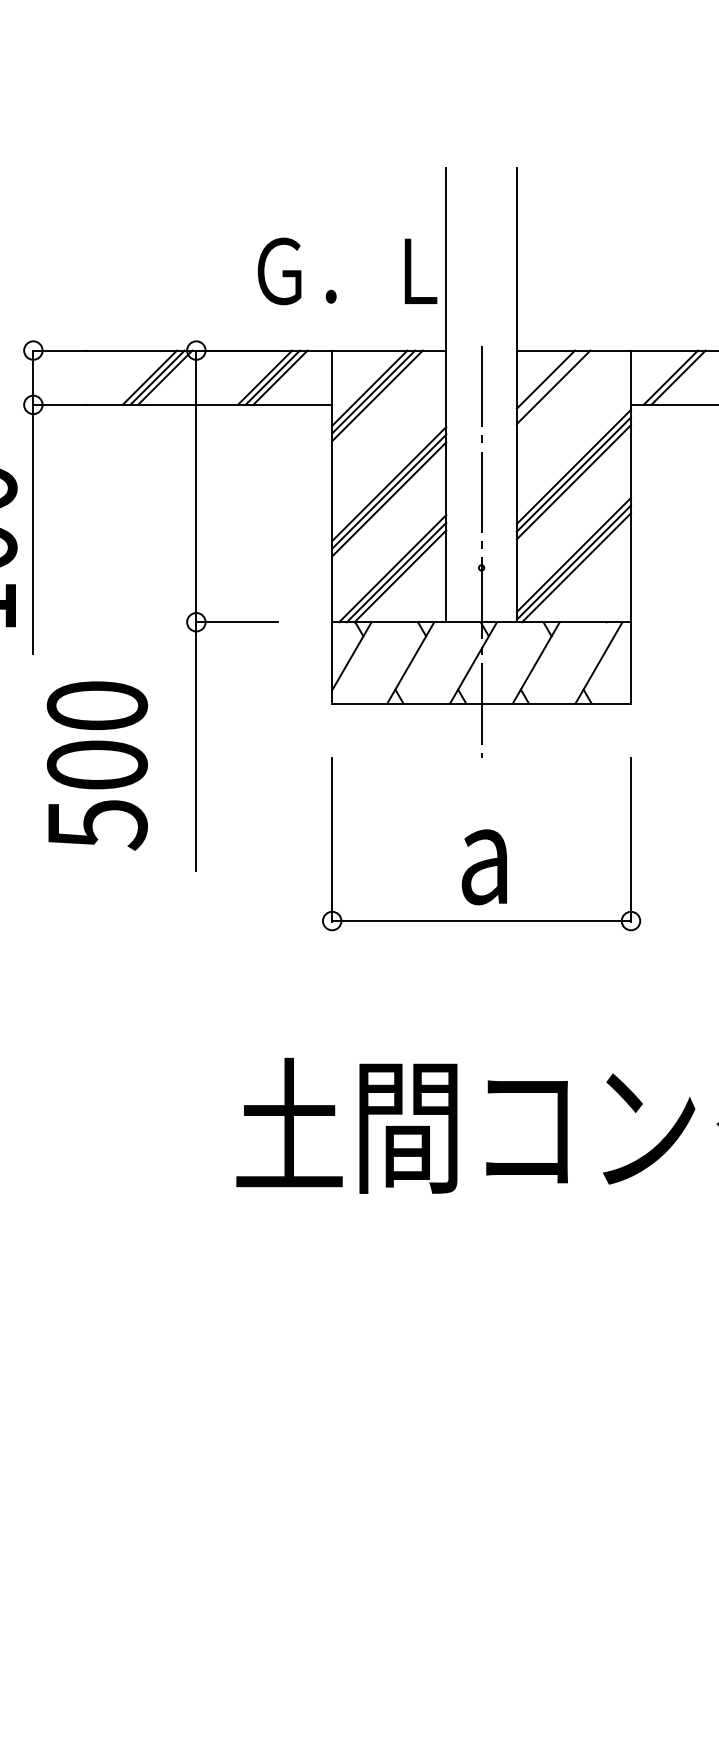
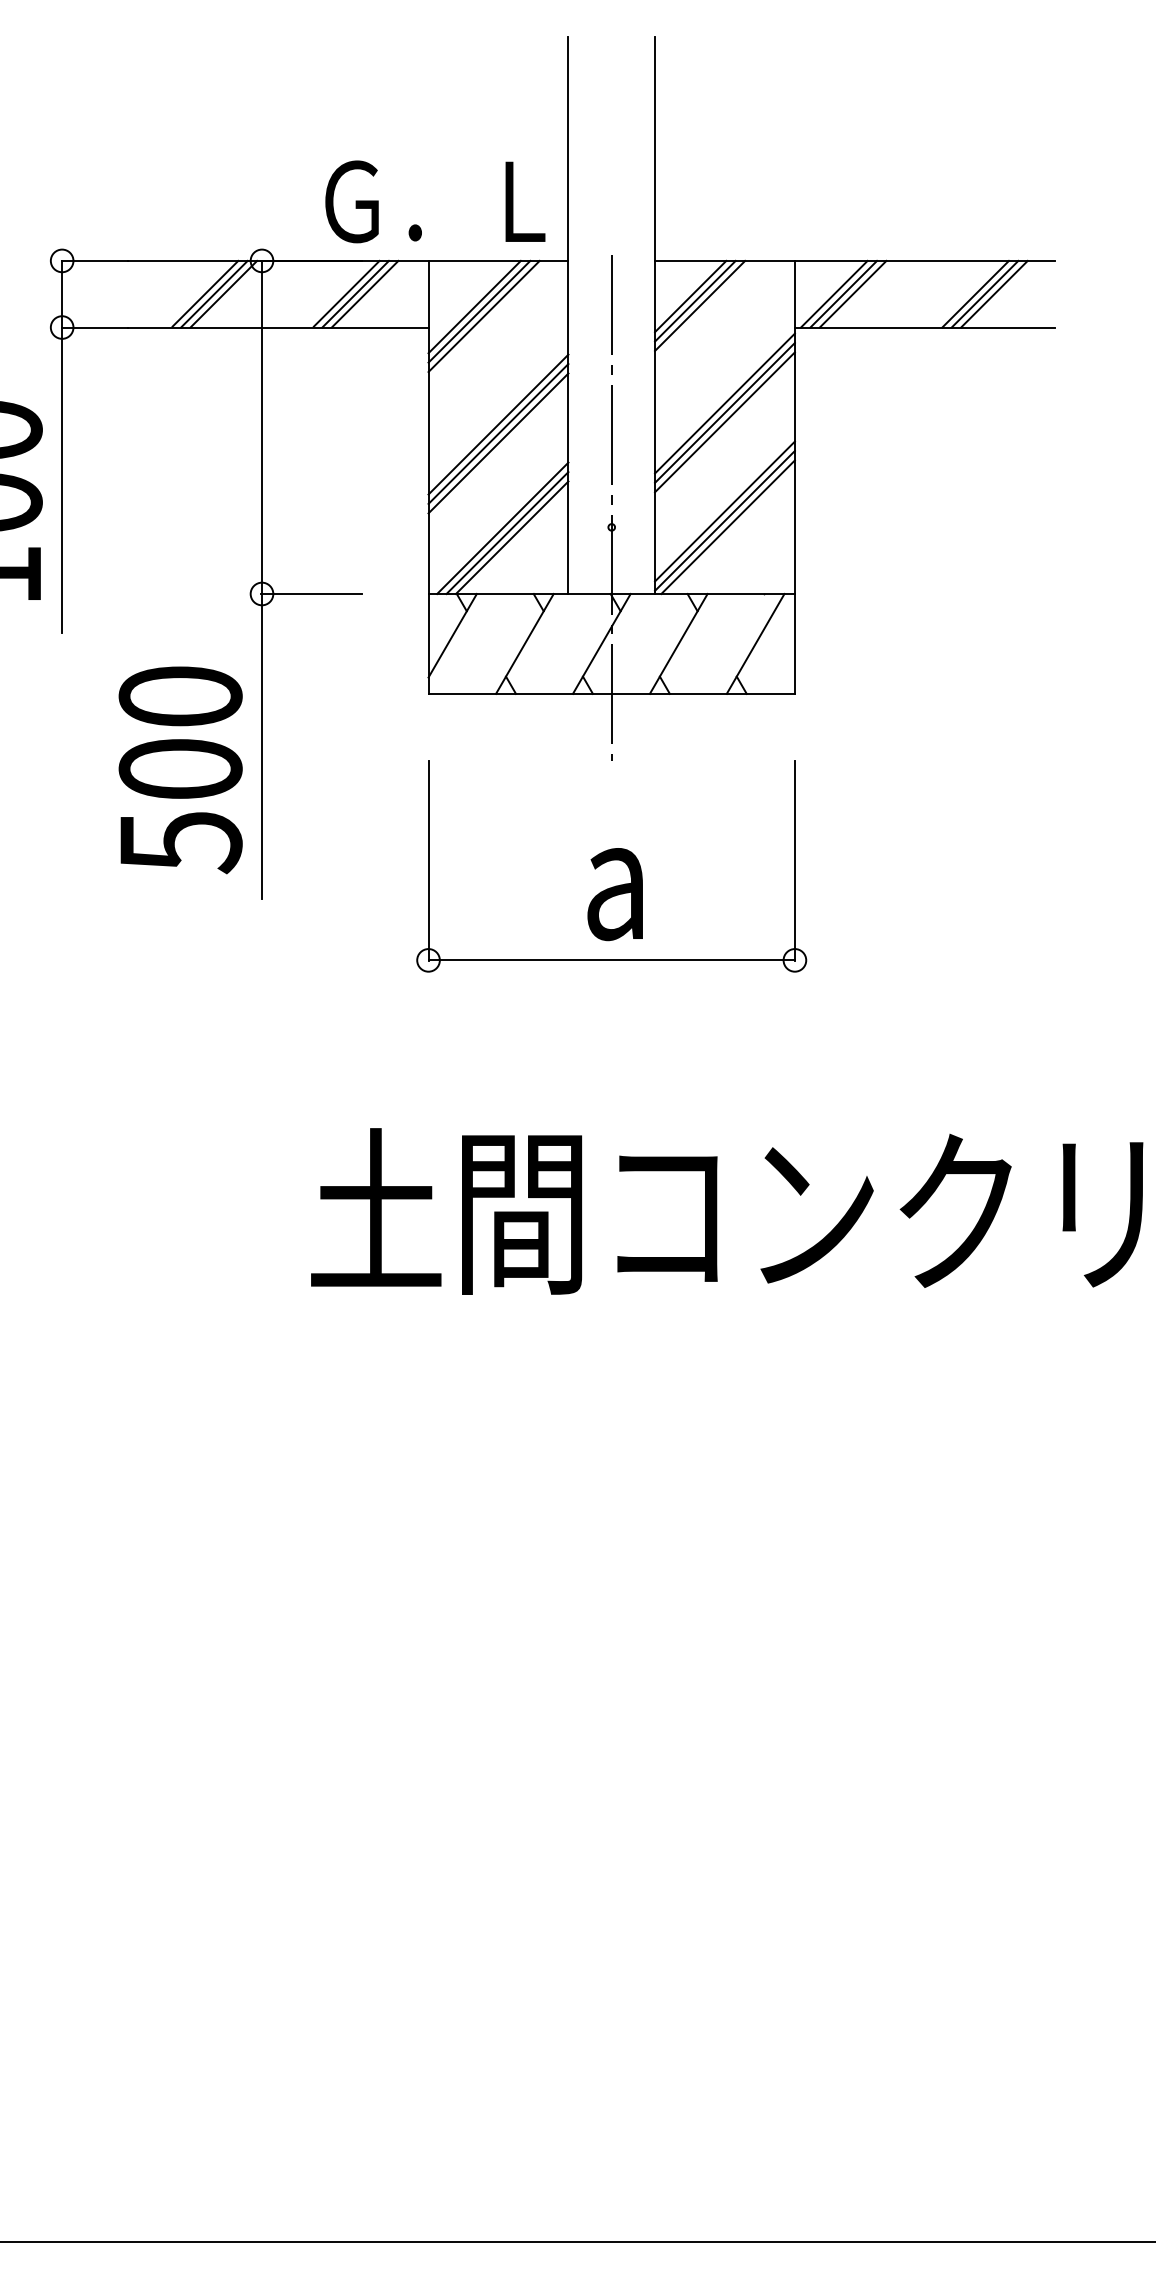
text: (347, 271) -> (435, 201), moved
line: (662, 377) -> (833, 293), added
line: (549, 382) -> (695, 300), added
text: (97, 766) -> (180, 770), moved

